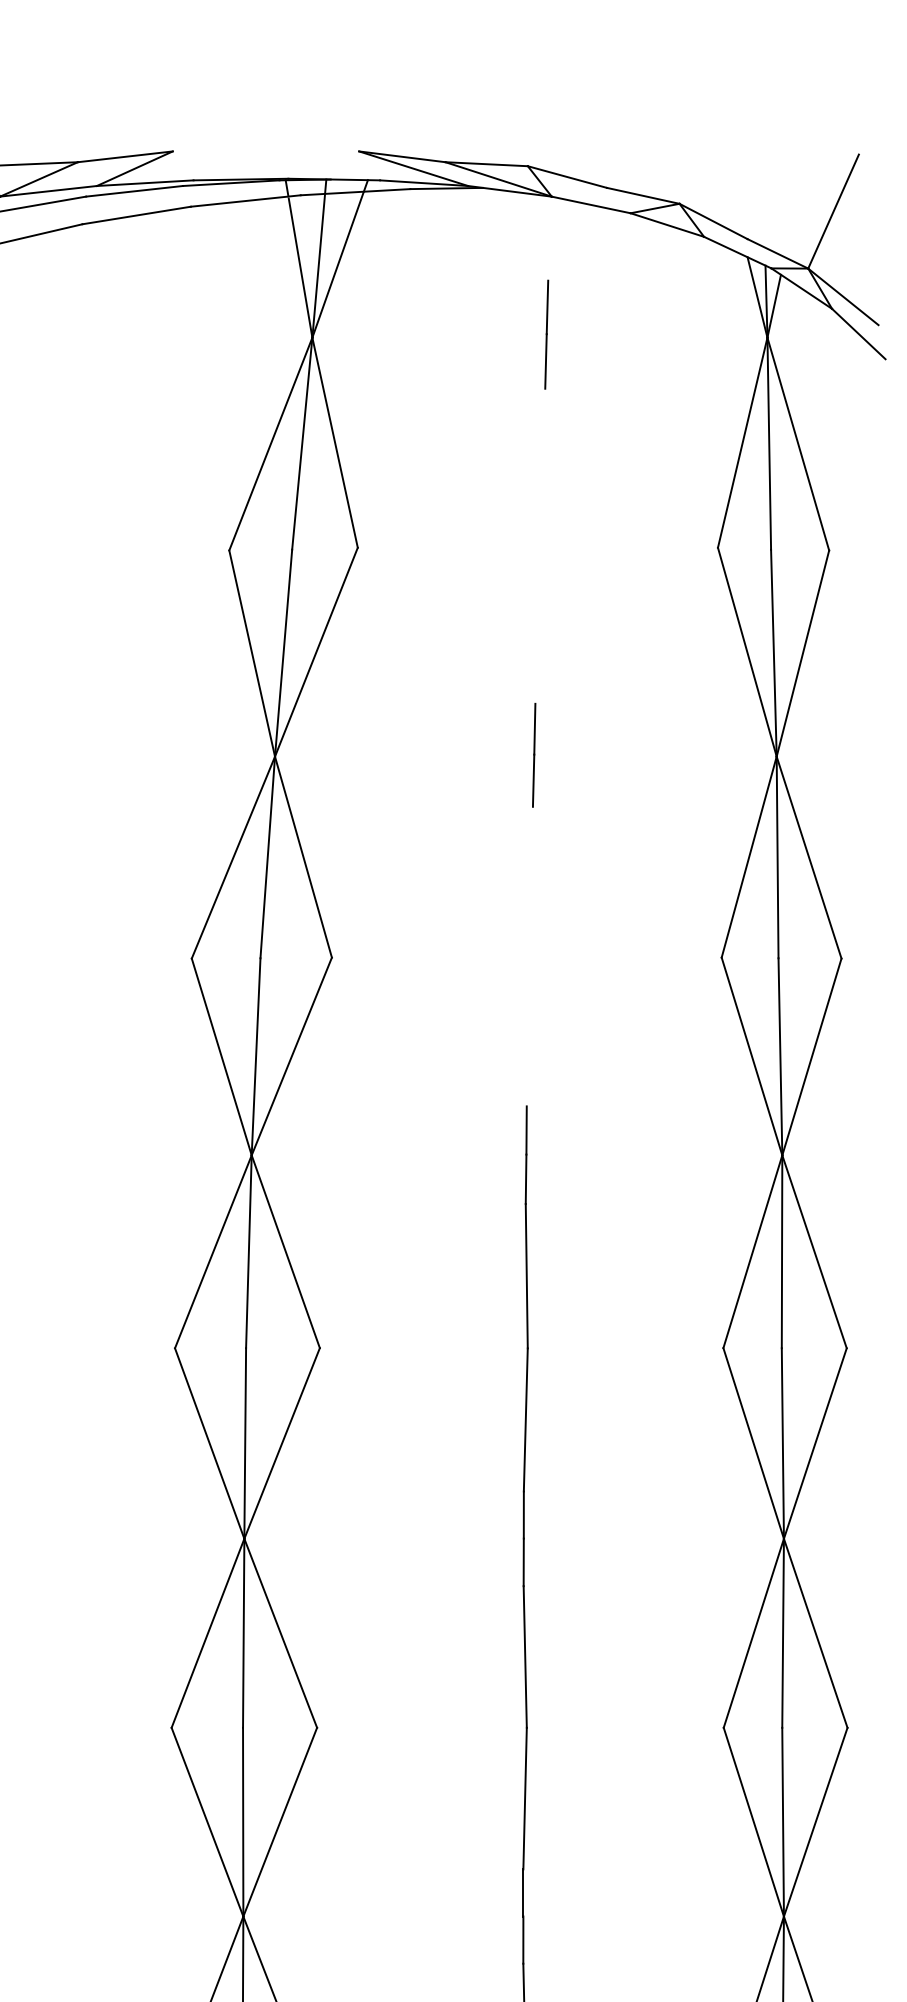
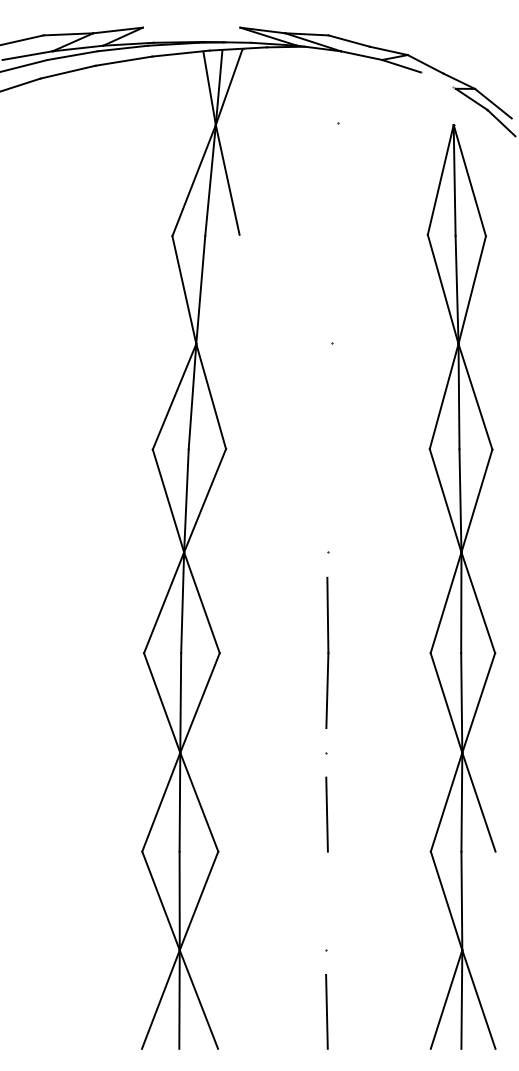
line: (834, 210) -> (488, 58), removed
line: (736, 252) -> (437, 80), removed
line: (315, 652) -> (217, 289), removed
line: (524, 1798) -> (326, 888), removed
line: (814, 1821) -> (478, 900), removed

